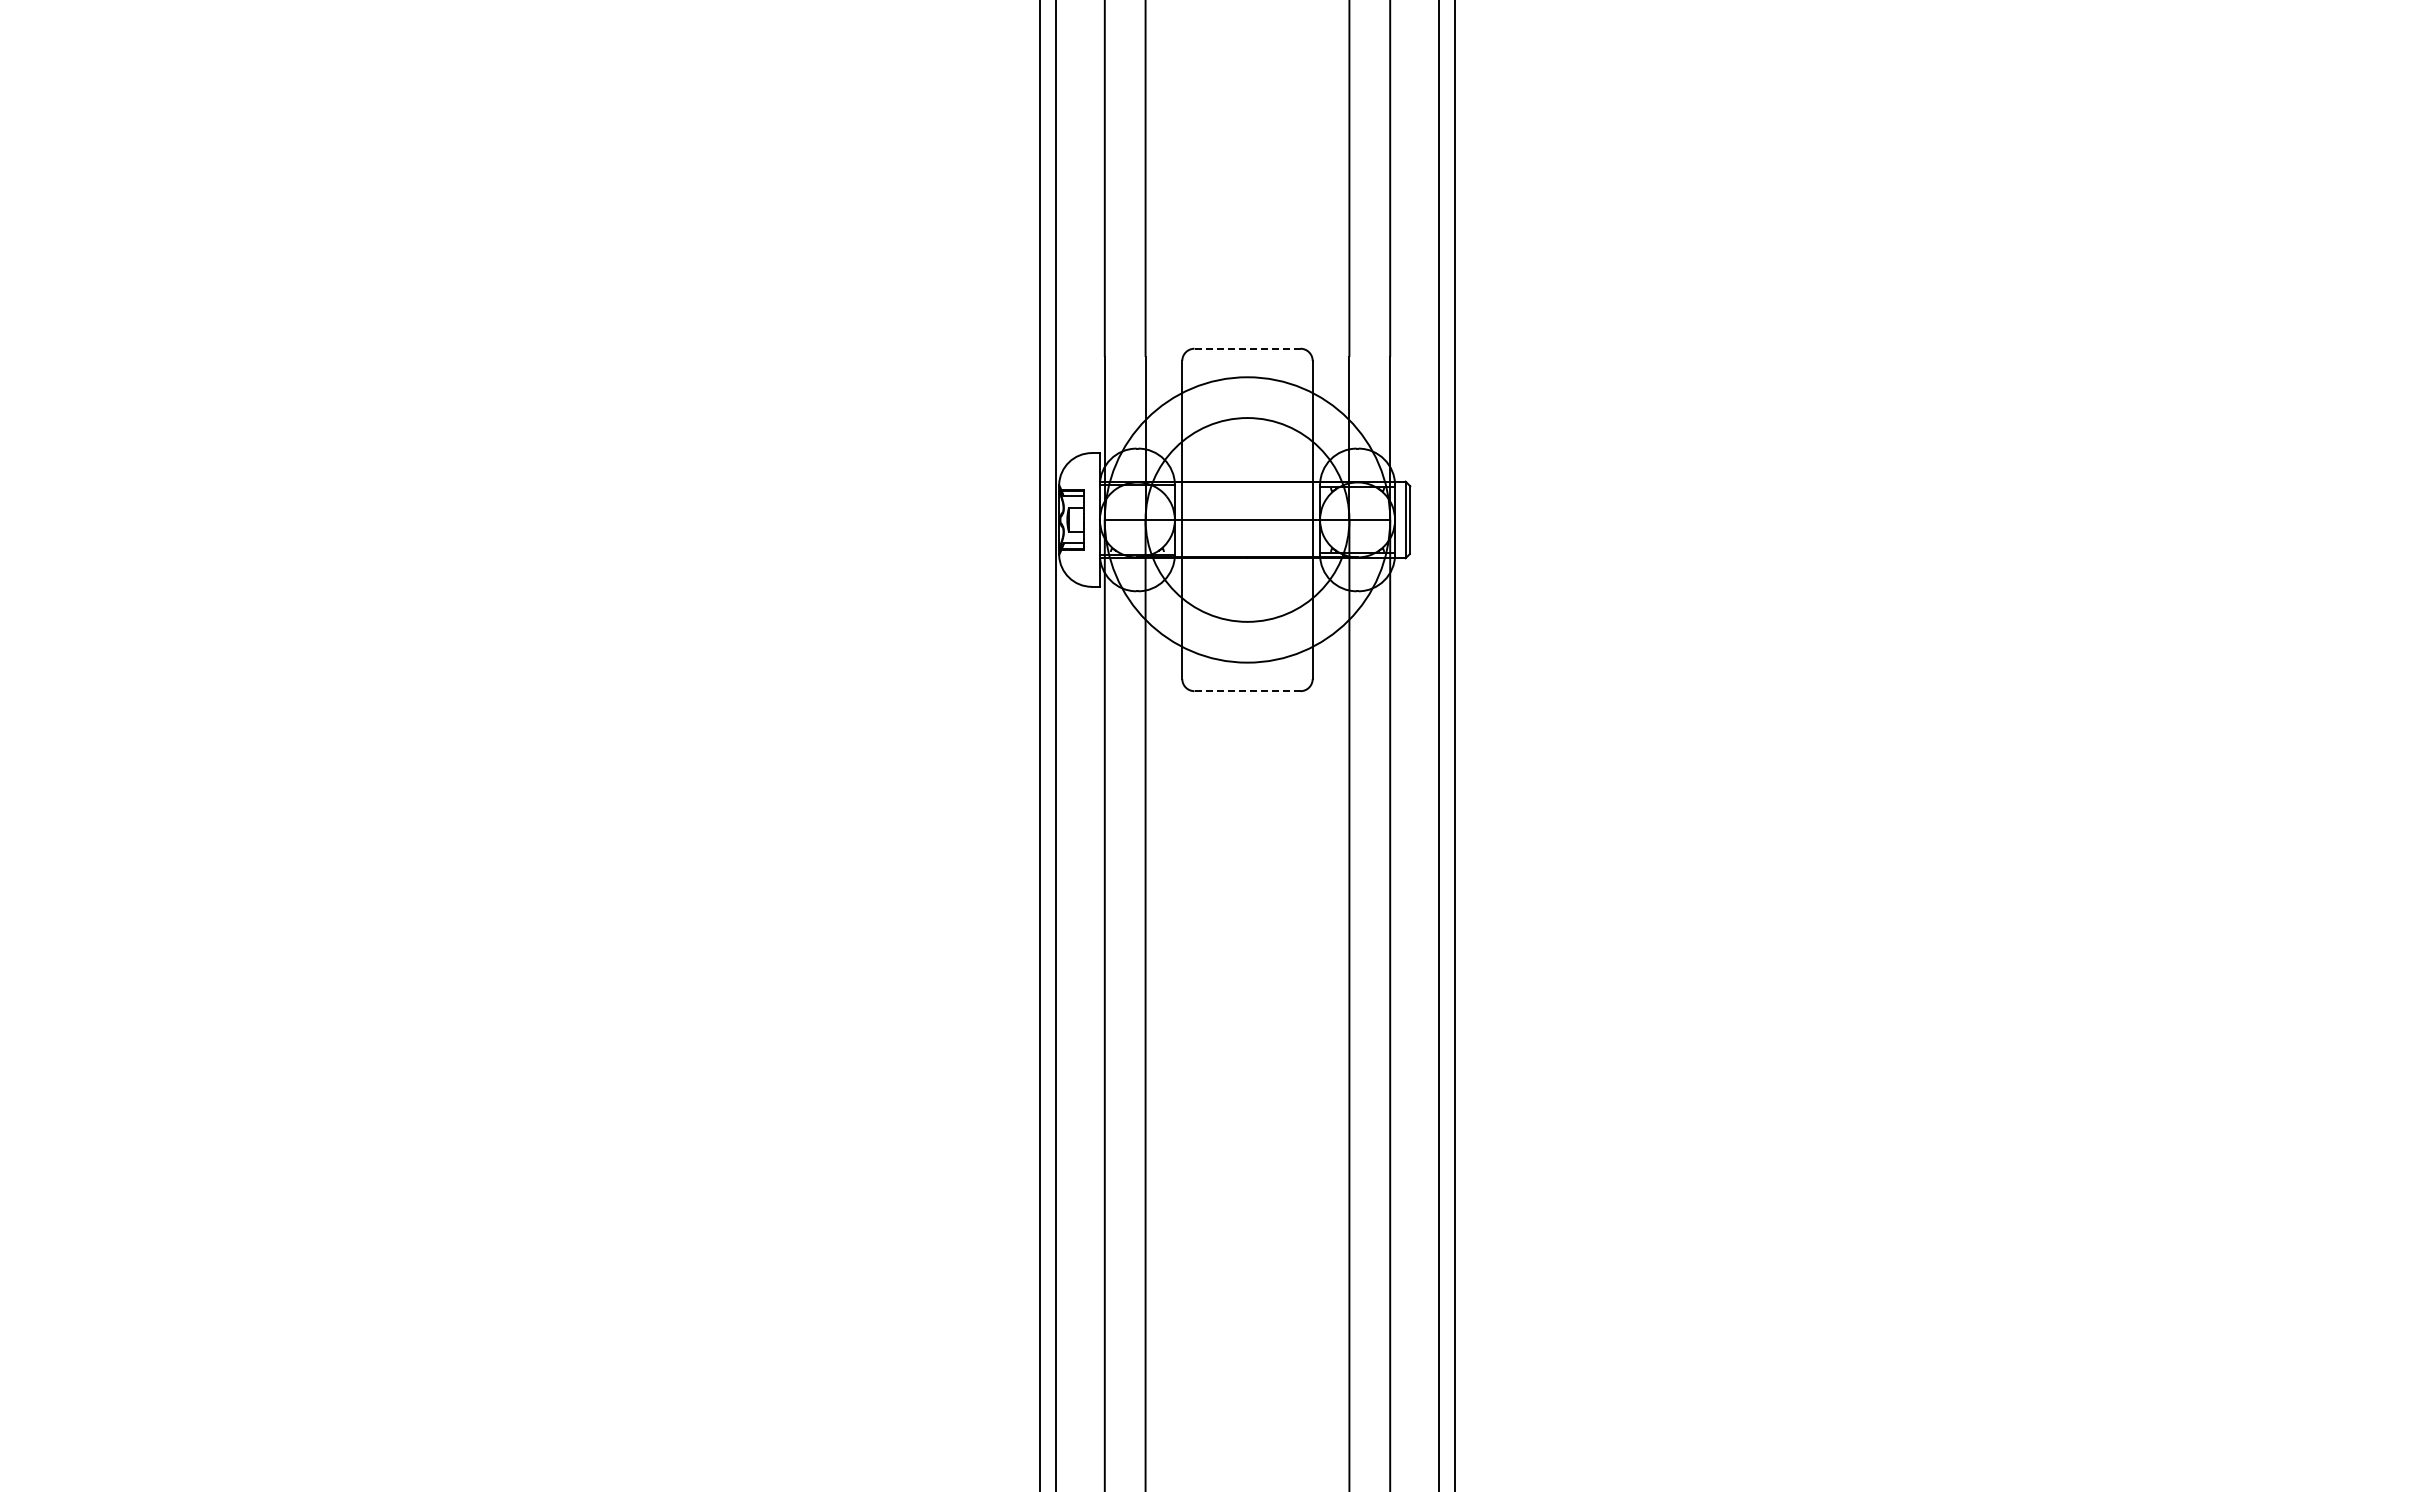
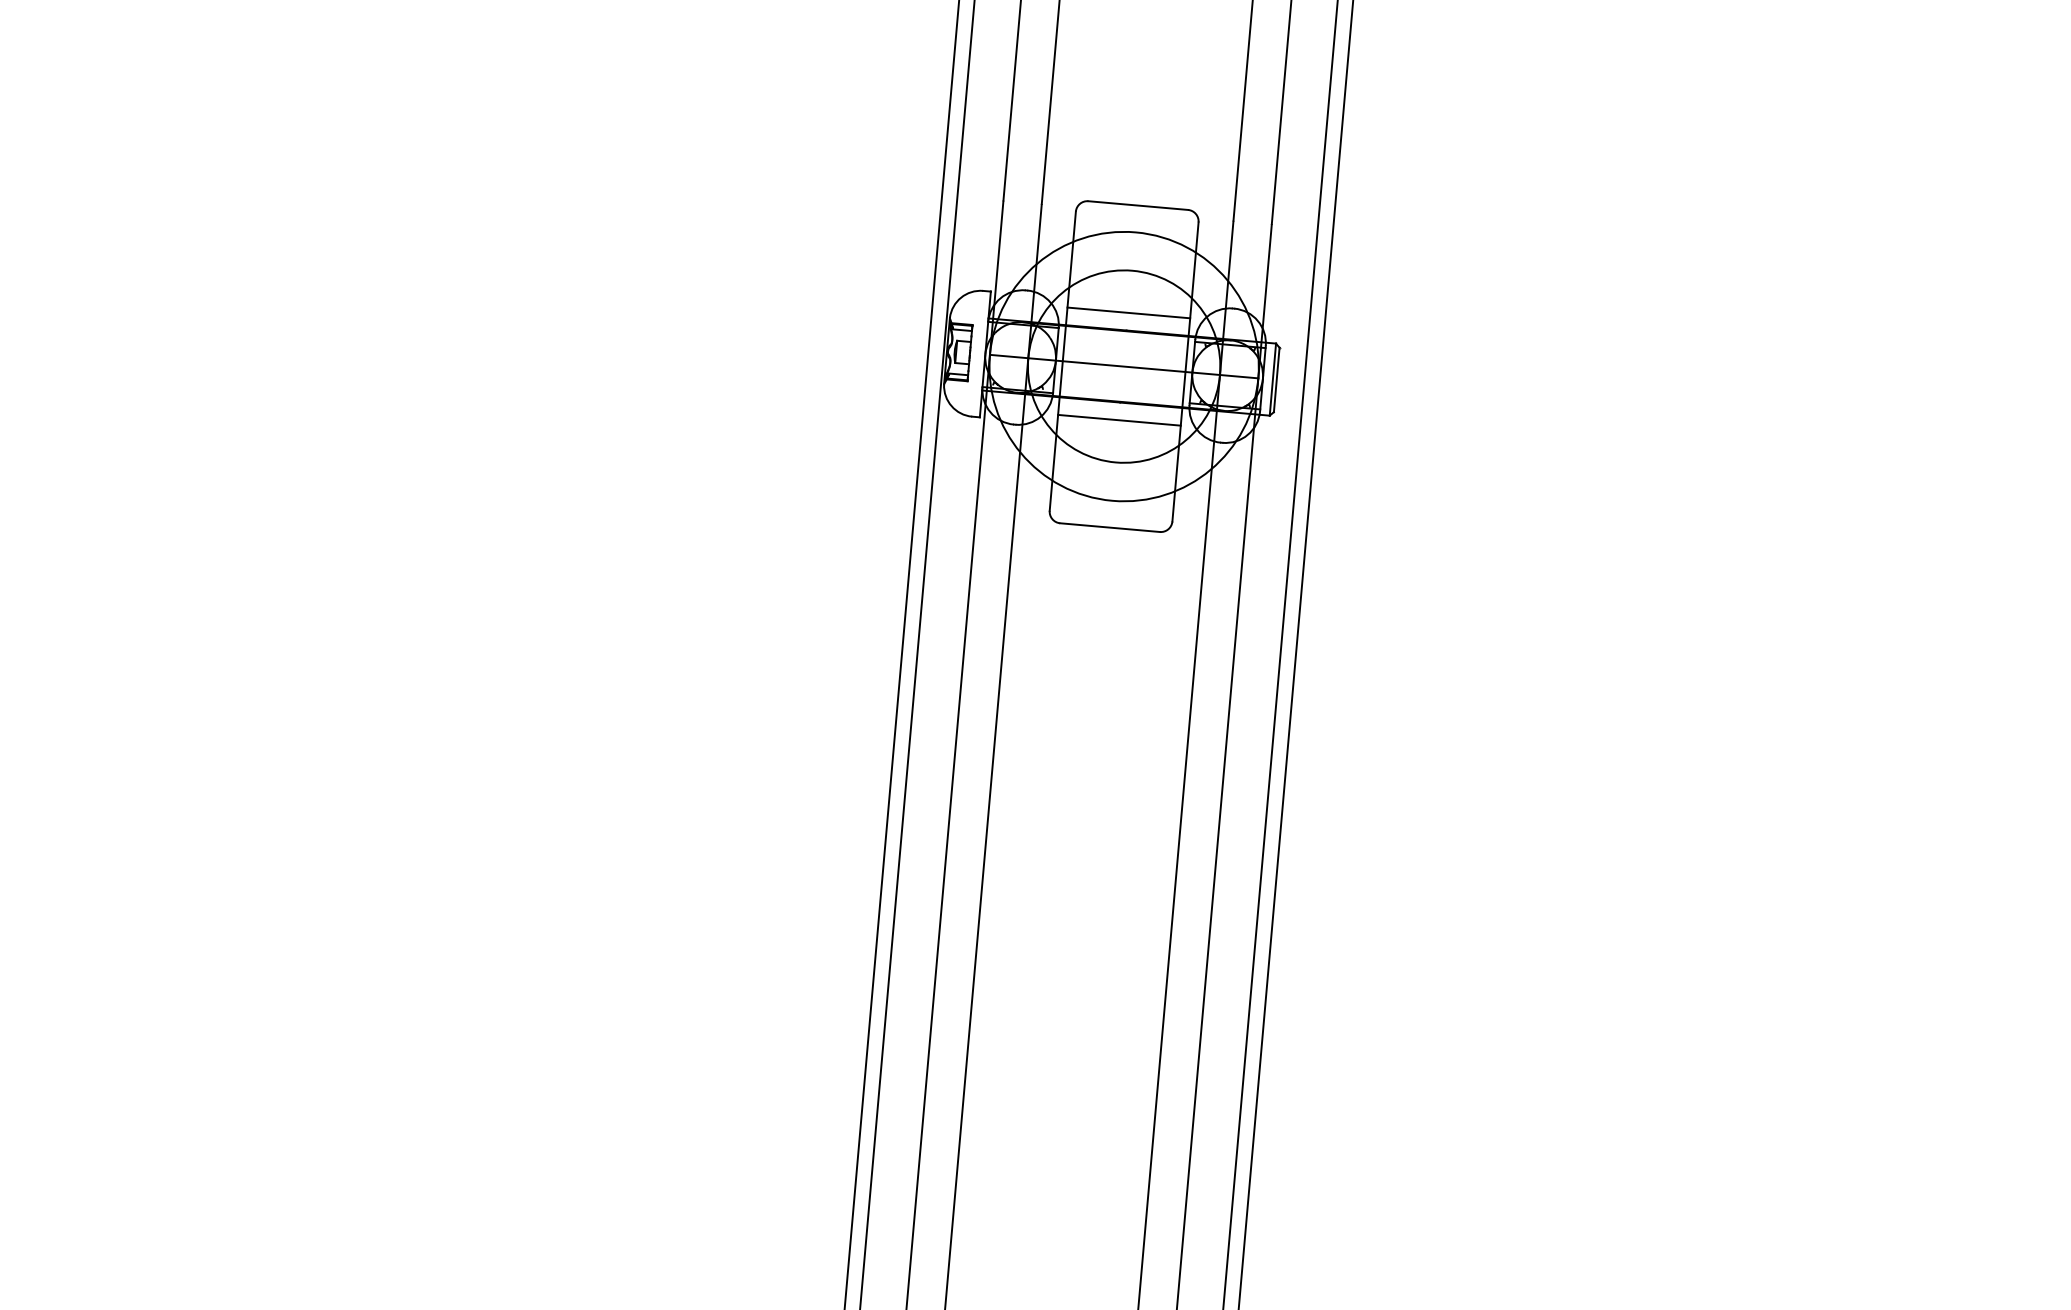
line: (1247, 348) -> (1138, 205), dashed -> solid
line: (1247, 462) -> (1128, 312), added
line: (1247, 577) -> (1119, 420), added
line: (1247, 691) -> (1110, 527), dashed -> solid

